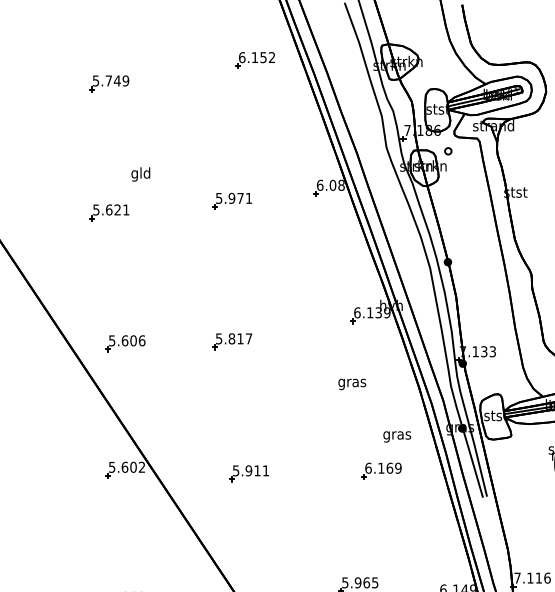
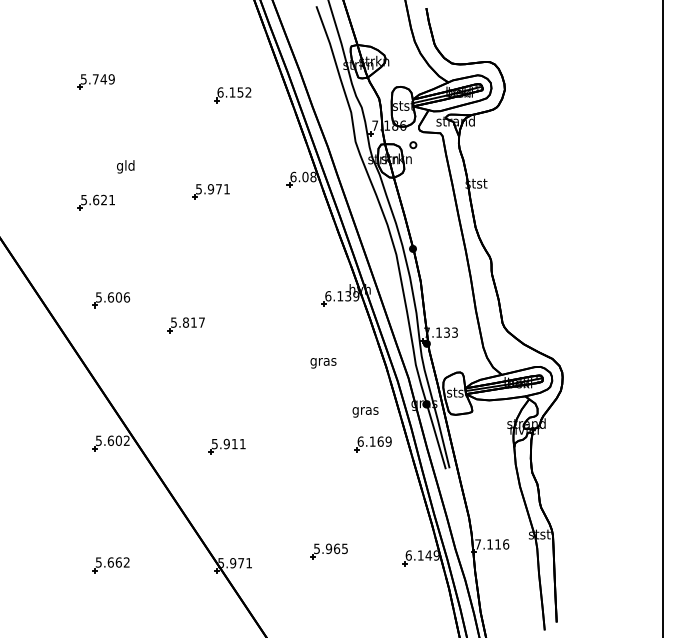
part: (254, 60) -> (232, 95), moved
part: (231, 341) -> (185, 325), moved
part: (125, 344) -> (111, 300), moved
part: (381, 471) -> (372, 444), moved

